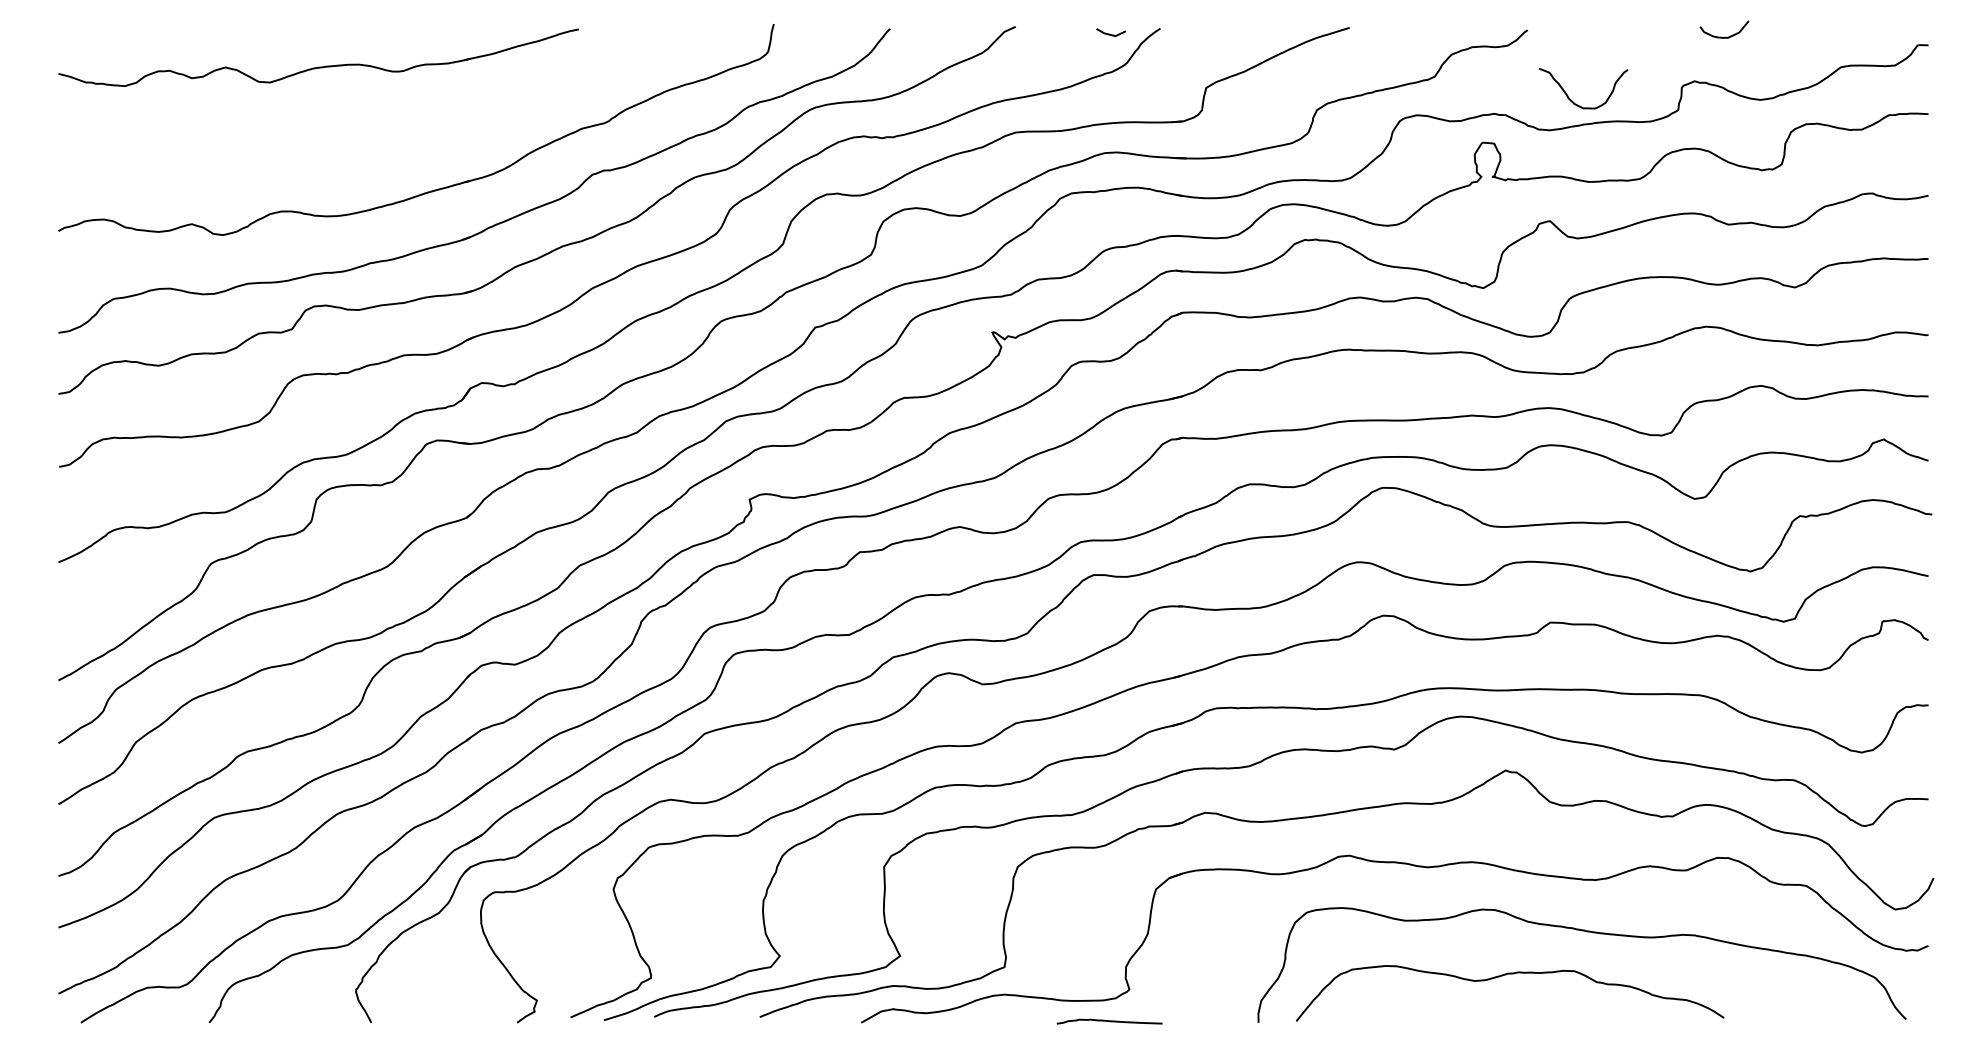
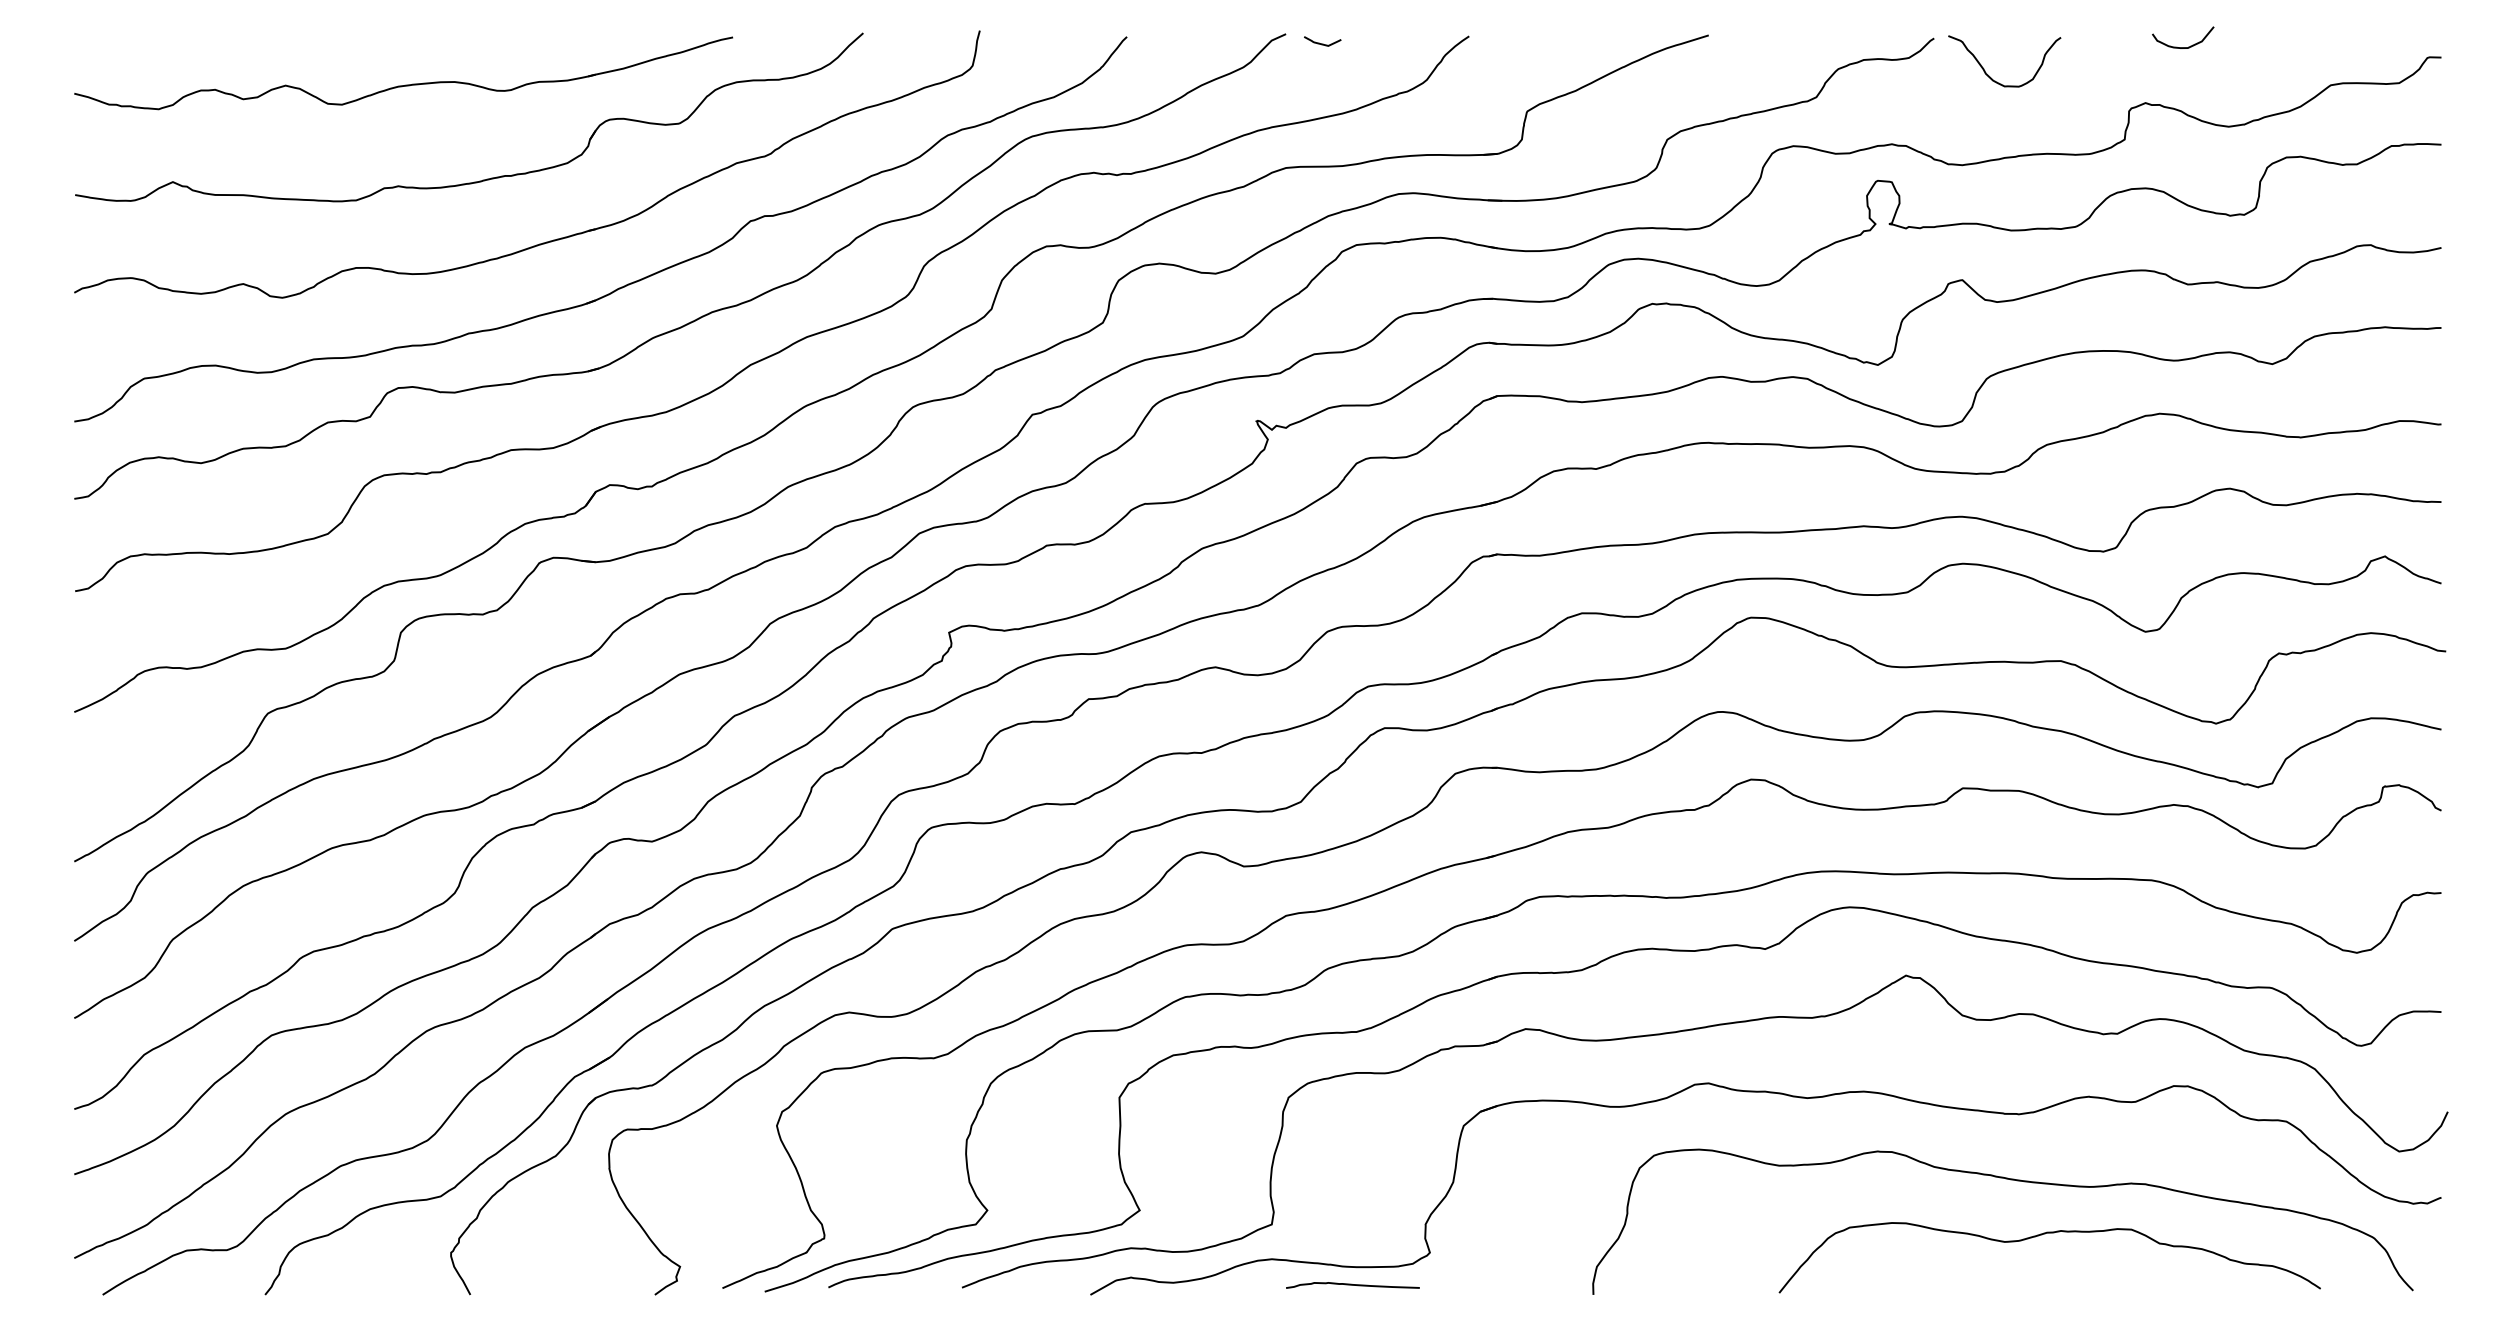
curve: (1110, 34) -> (1322, 43), moved
curve: (1571, 99) -> (1989, 75), moved
part: (380, 141) -> (482, 179), added
curve: (1504, 975) -> (2042, 1235), moved
curve: (1109, 1021) -> (1352, 1285), moved

